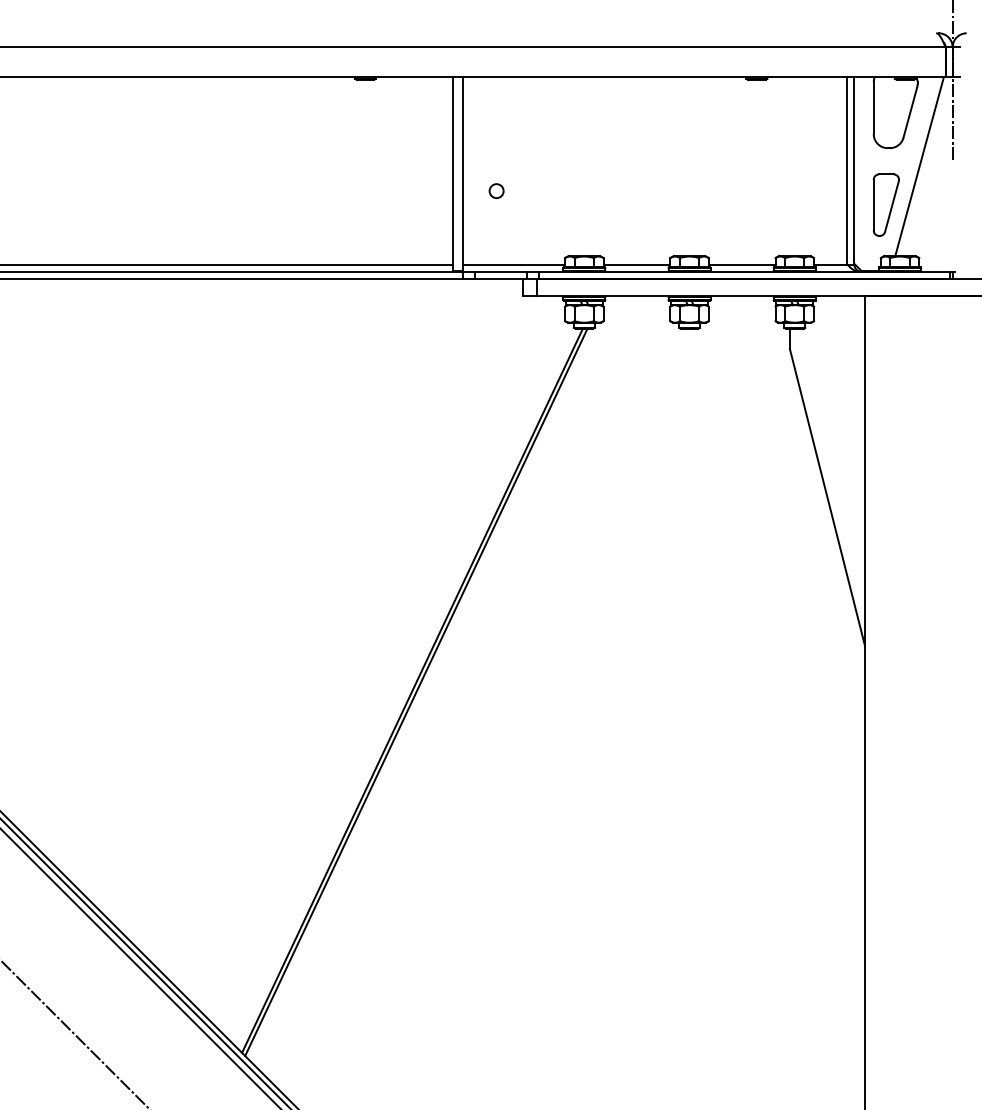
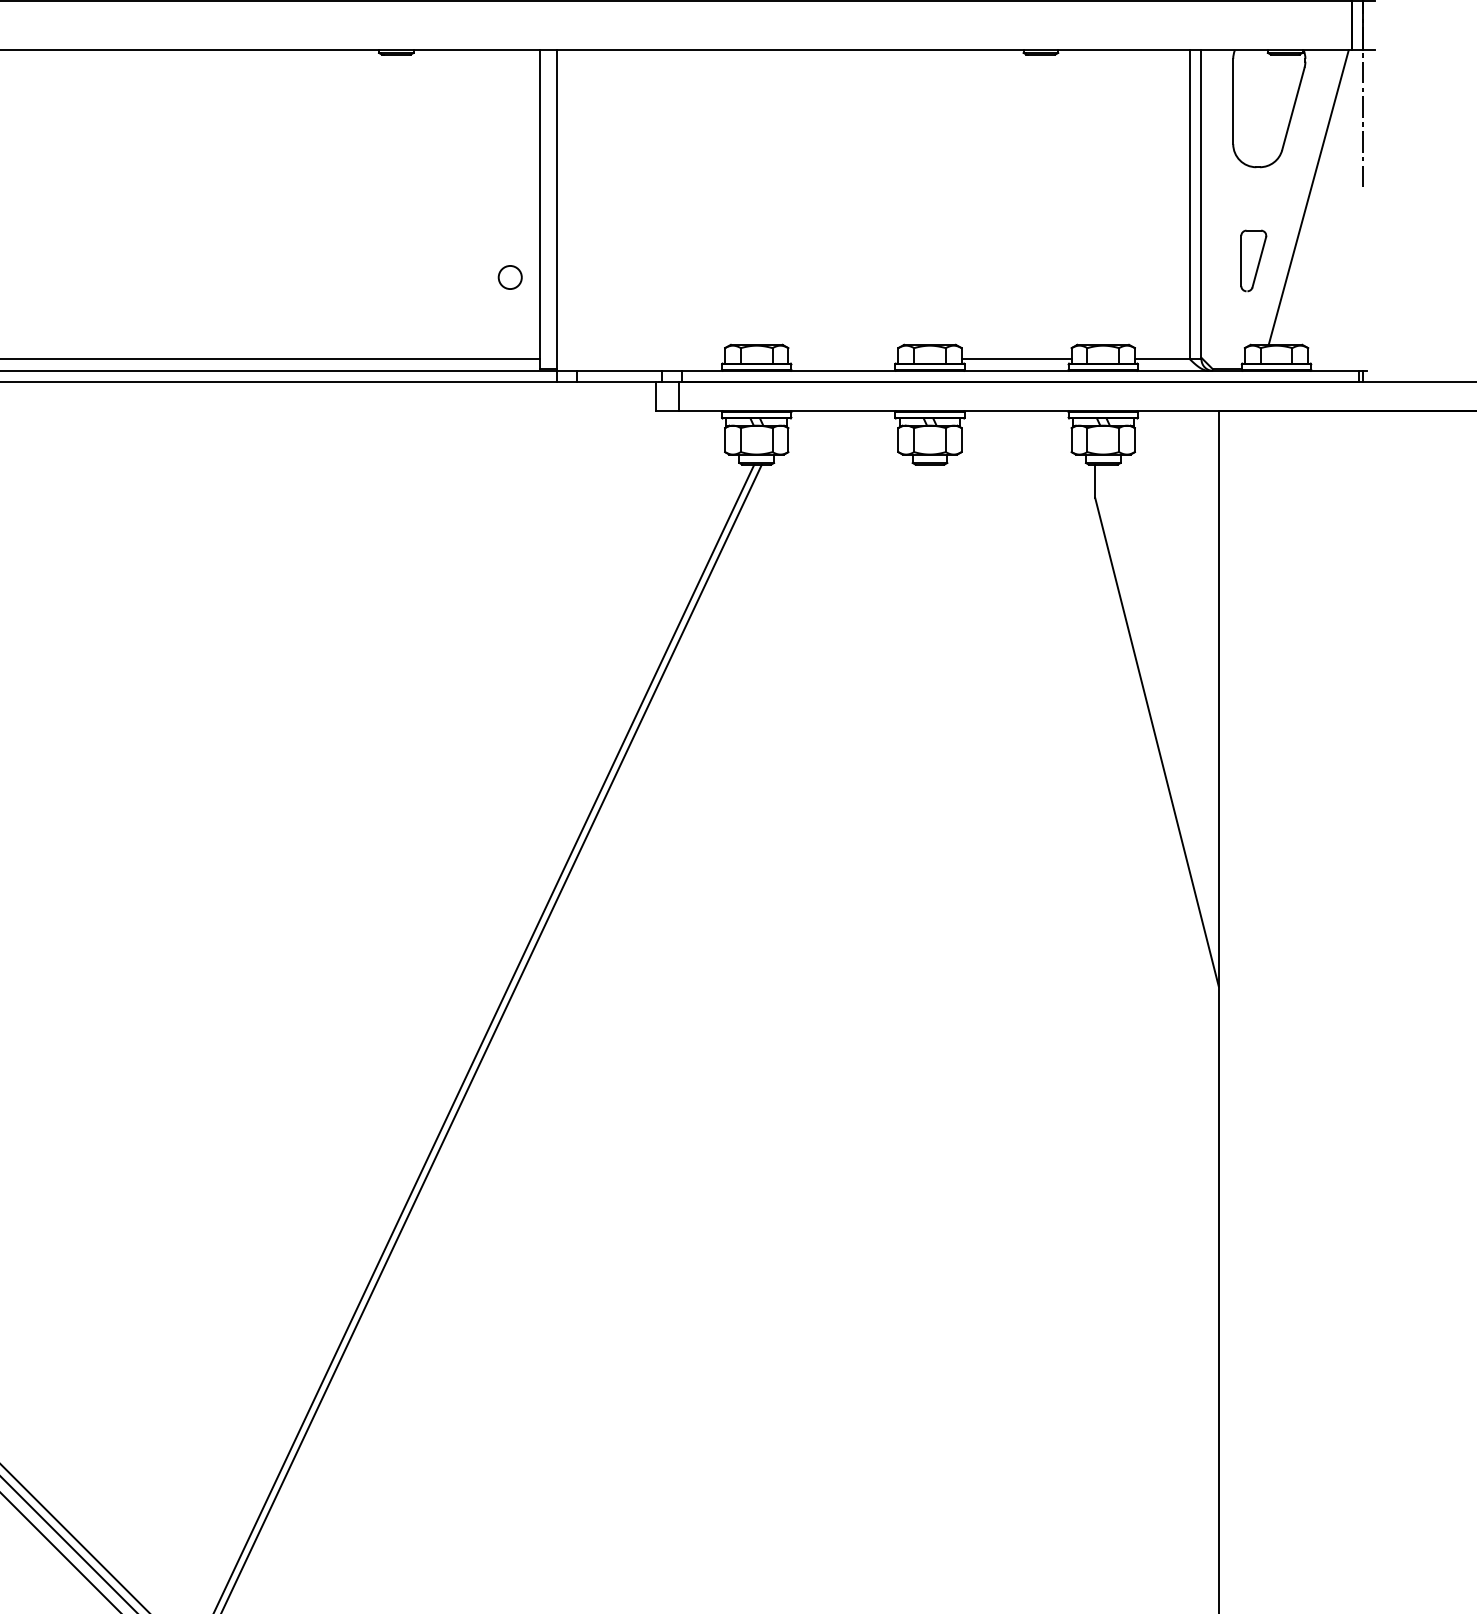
circle: (496, 190) -> (510, 276), moved
part: (885, 204) -> (1252, 259), size x0.6
line: (514, 264) -> (641, 358), removed
line: (636, 264) -> (842, 358), removed

